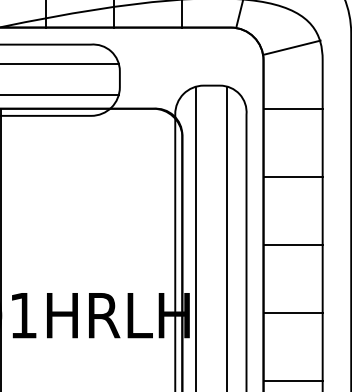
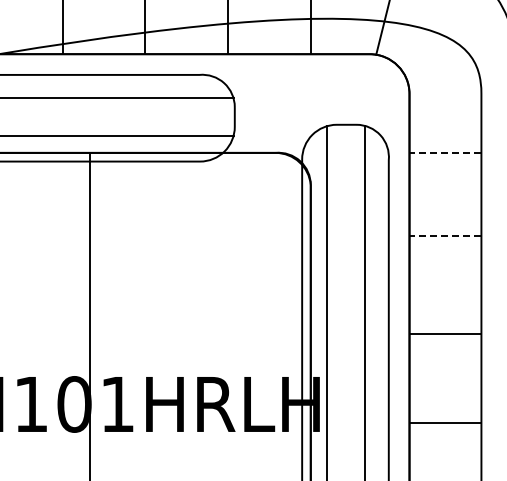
line: (291, 47) -> (443, 78), removed
line: (293, 108) -> (445, 152), solid -> dashed
line: (293, 176) -> (445, 235), solid -> dashed
line: (293, 244) -> (445, 334), moved
line: (293, 313) -> (445, 423), moved

